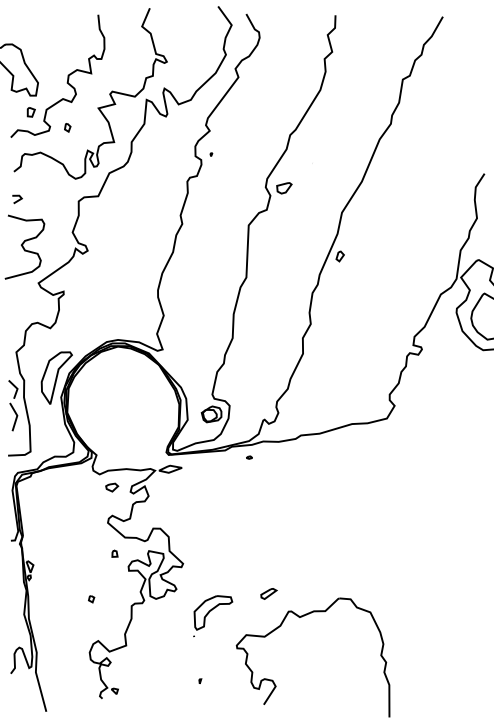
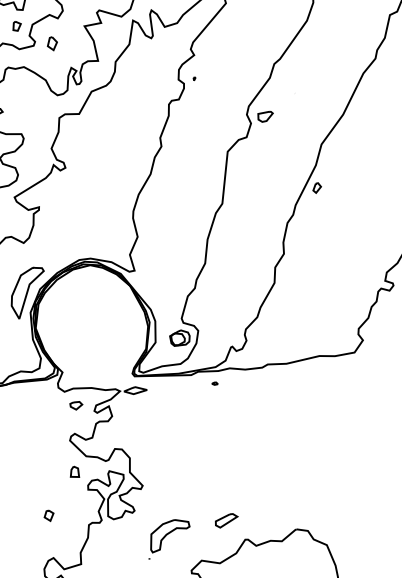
part: (67, 127) -> (52, 43), size x1.6
part: (114, 553) -> (74, 471), size x1.6
part: (268, 593) -> (226, 520), size x1.4
part: (91, 599) -> (49, 516), size x1.6

